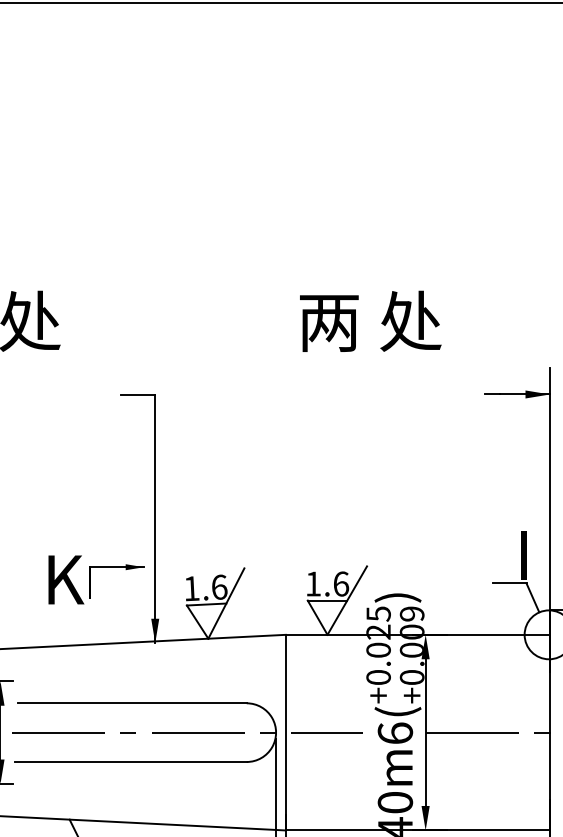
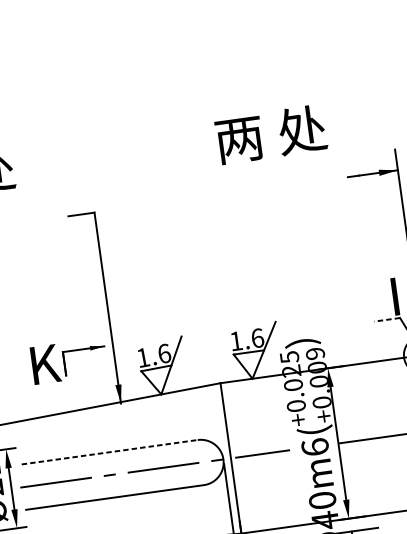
text: (370, 320) -> (271, 133), moved
line: (509, 583) -> (386, 319), solid -> dashed
line: (132, 703) -> (109, 452), solid -> dashed

